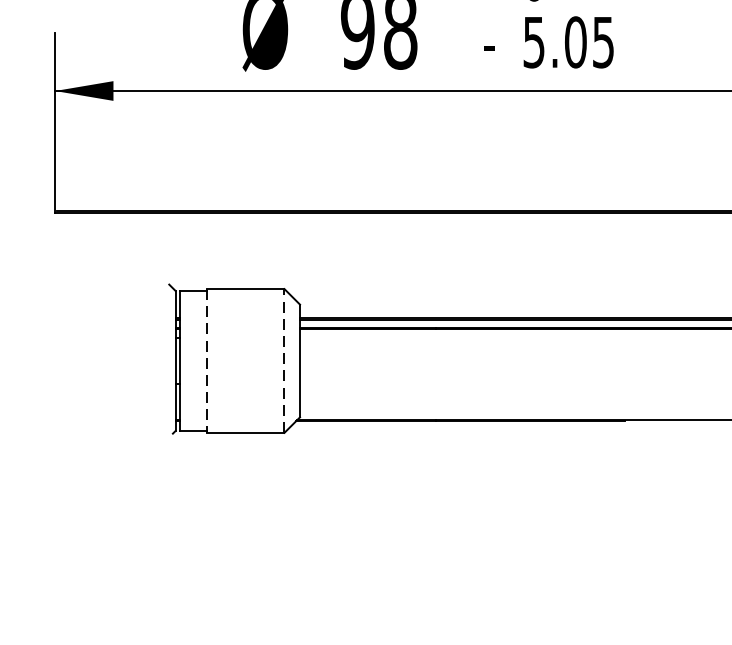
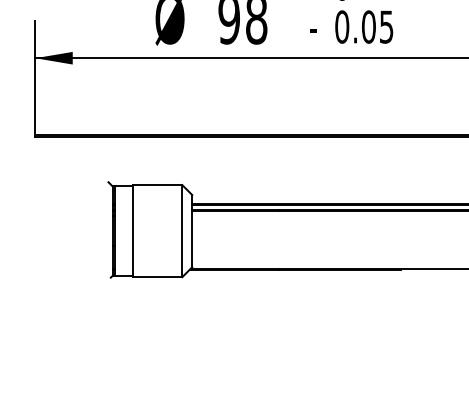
text: (534, 41) -> (342, 26), 5.05 -> 0.05
line: (284, 359) -> (182, 230), dashed -> solid
line: (206, 361) -> (132, 231), dashed -> solid

